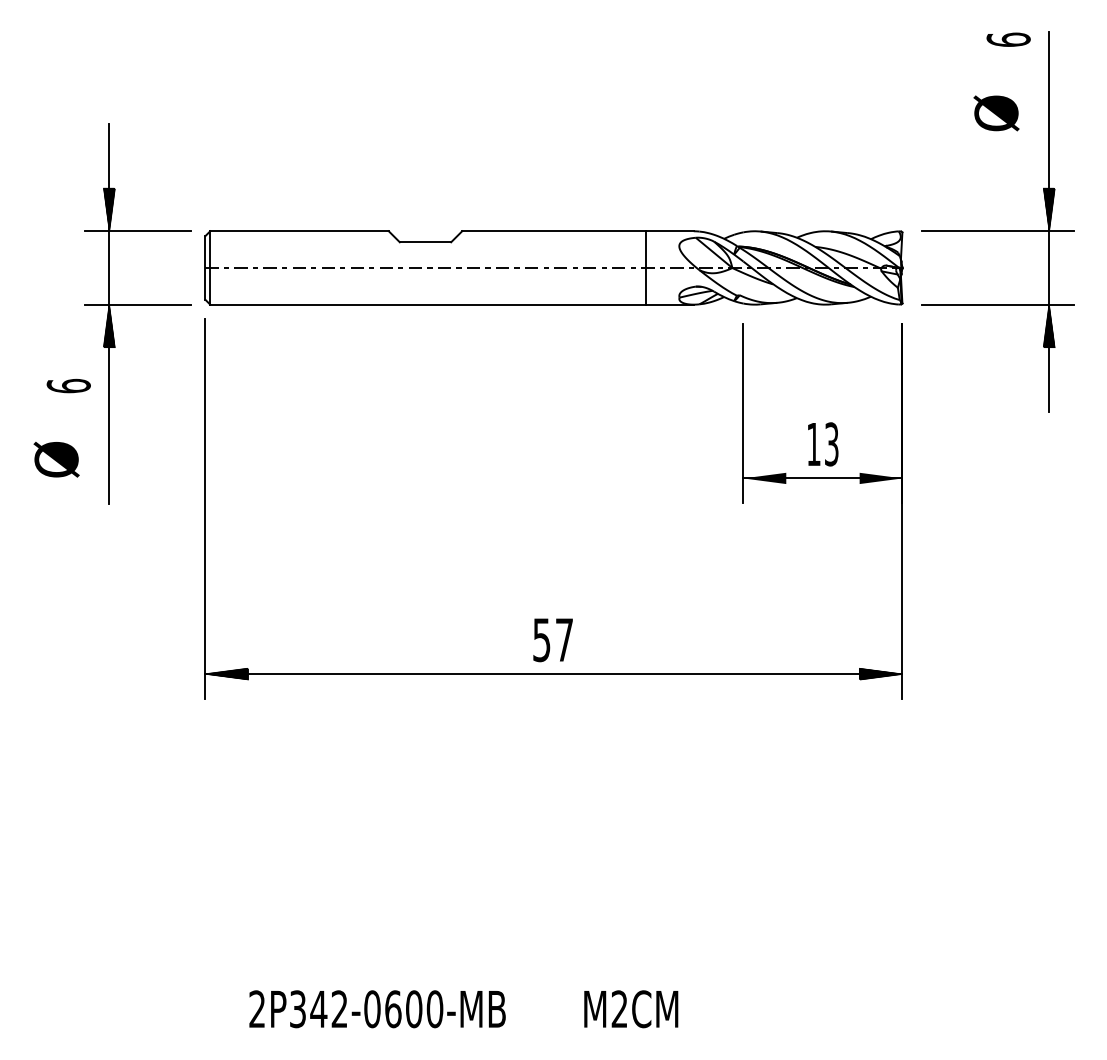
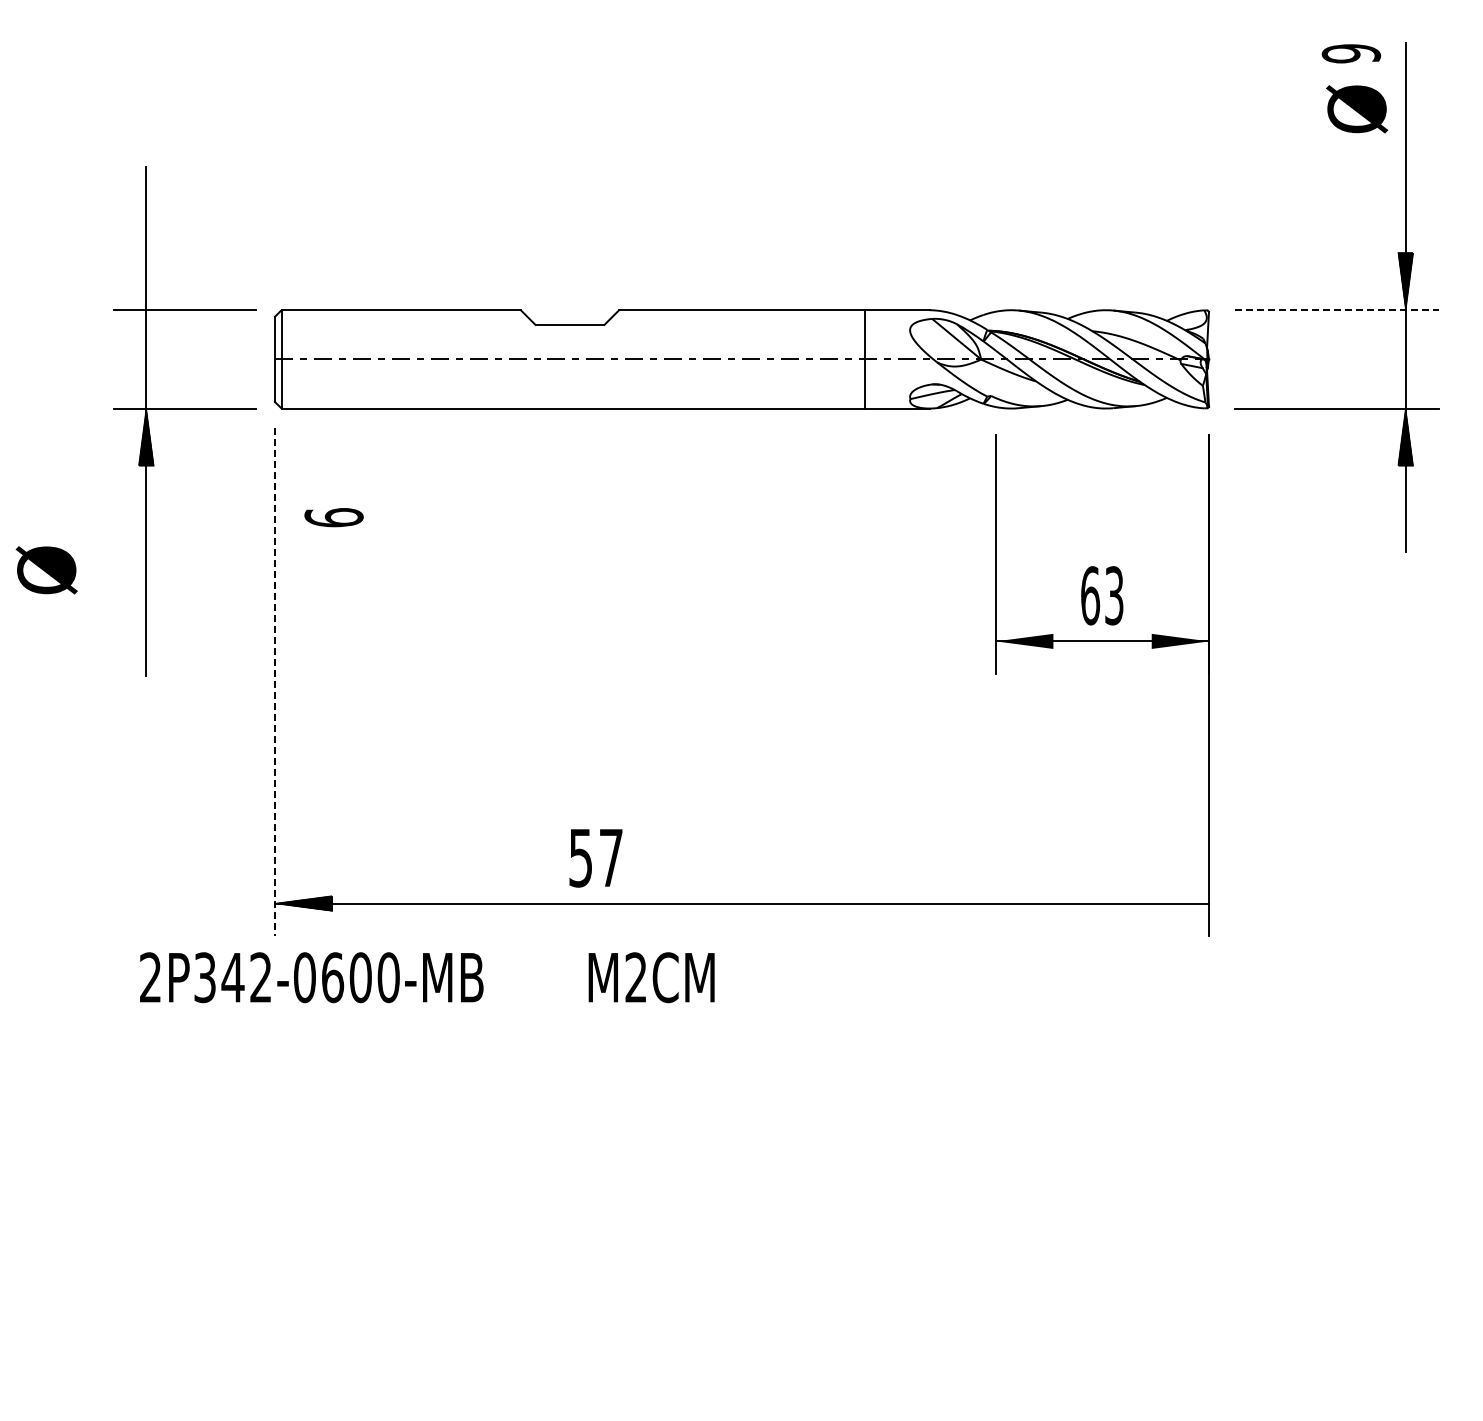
text: (1008, 39) -> (1351, 53), 6 -> 9
text: (996, 113) -> (1357, 109), moved
hatch: (108, 209) -> (145, 281), removed
line: (997, 231) -> (1336, 310), solid -> dashed
text: (68, 385) -> (333, 517), moved
text: (813, 444) -> (1090, 595), 13 -> 63
text: (56, 459) -> (46, 570), moved
line: (205, 509) -> (275, 682), solid -> dashed
text: (552, 640) -> (595, 858), moved
hatch: (880, 674) -> (1179, 903), removed
text: (463, 1009) -> (427, 977), moved

